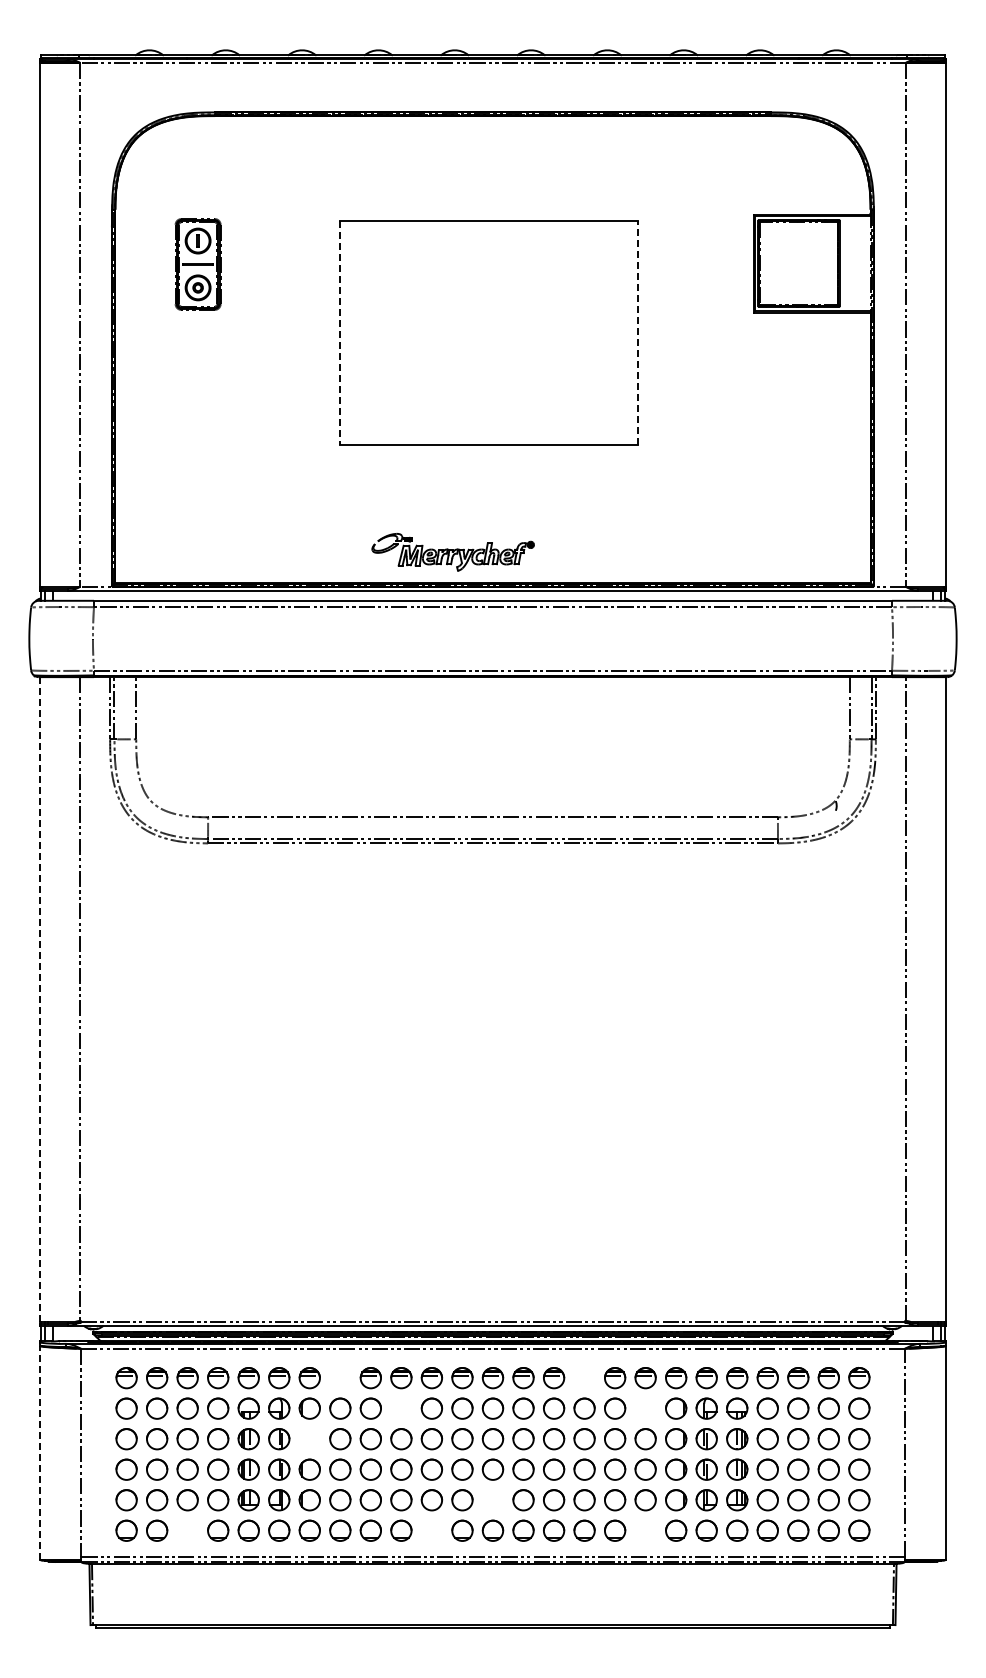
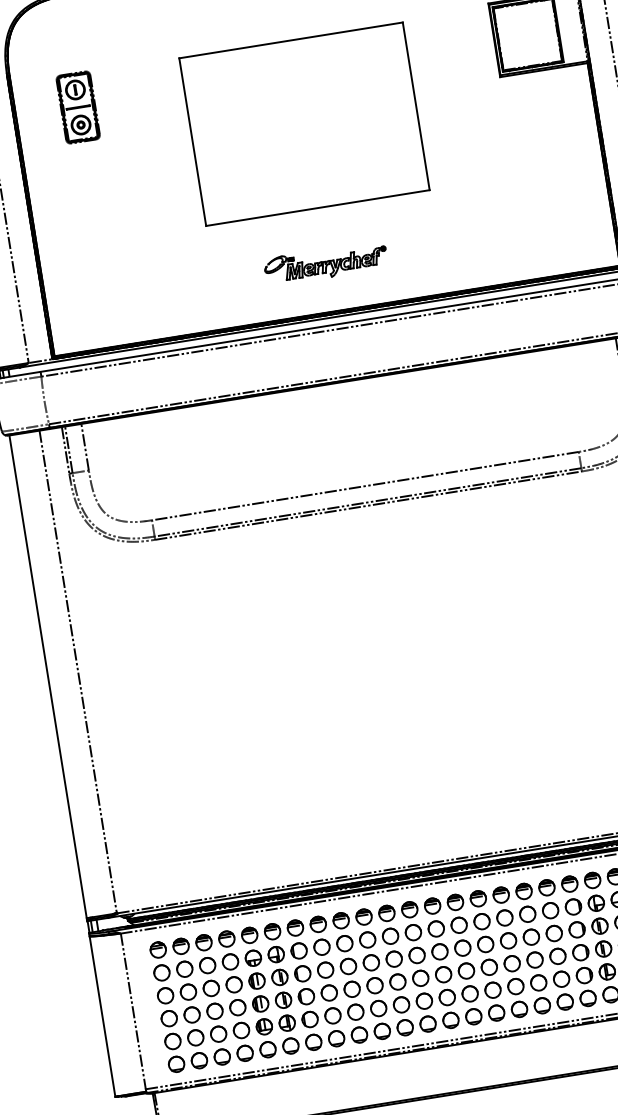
line: (339, 333) -> (192, 142), dashed -> solid
line: (638, 333) -> (416, 106), dashed -> solid
part: (452, 552) -> (325, 263), moved
line: (40, 999) -> (48, 676), dashed -> solid
part: (340, 1378) -> (318, 924), added
part: (584, 1378) -> (501, 895), added
circle: (401, 1408) -> (367, 939), added
circle: (645, 1408) -> (550, 910), added
part: (309, 1439) -> (302, 974), added
line: (40, 1453) -> (102, 1016), dashed -> solid
part: (492, 1500) -> (446, 997), added
part: (187, 1530) -> (222, 1056), added
part: (431, 1530) -> (404, 1027), added
part: (645, 1530) -> (565, 1001), added

